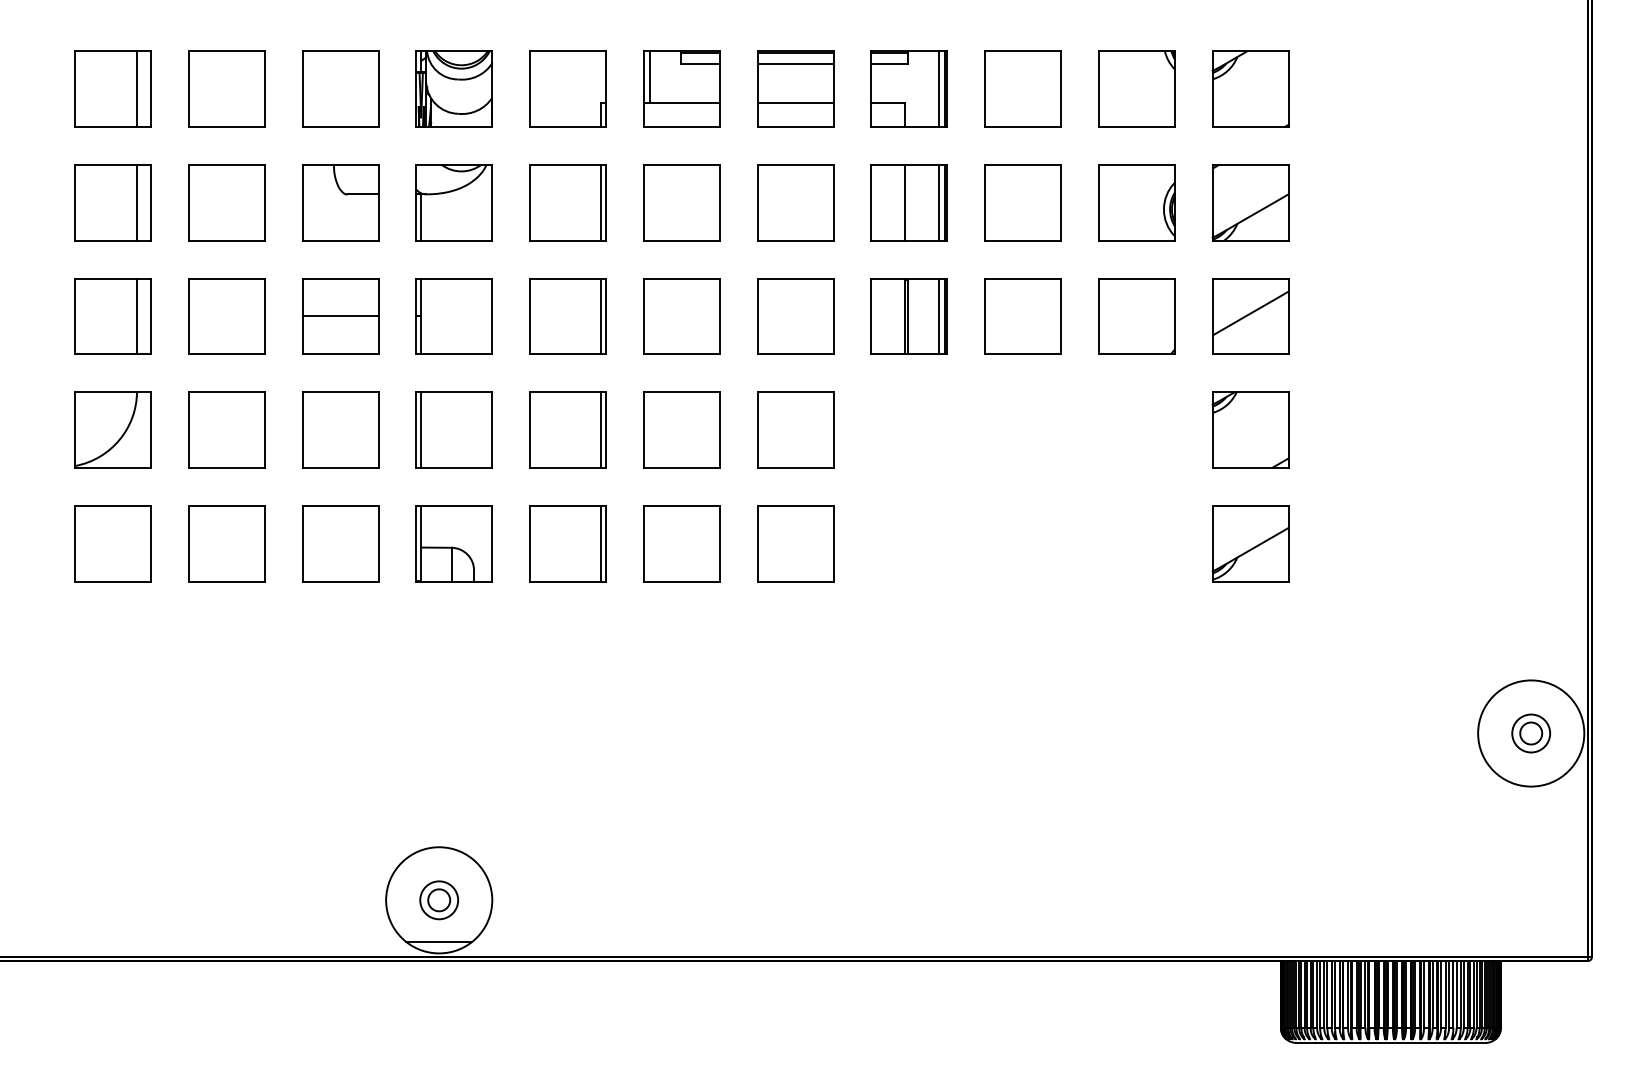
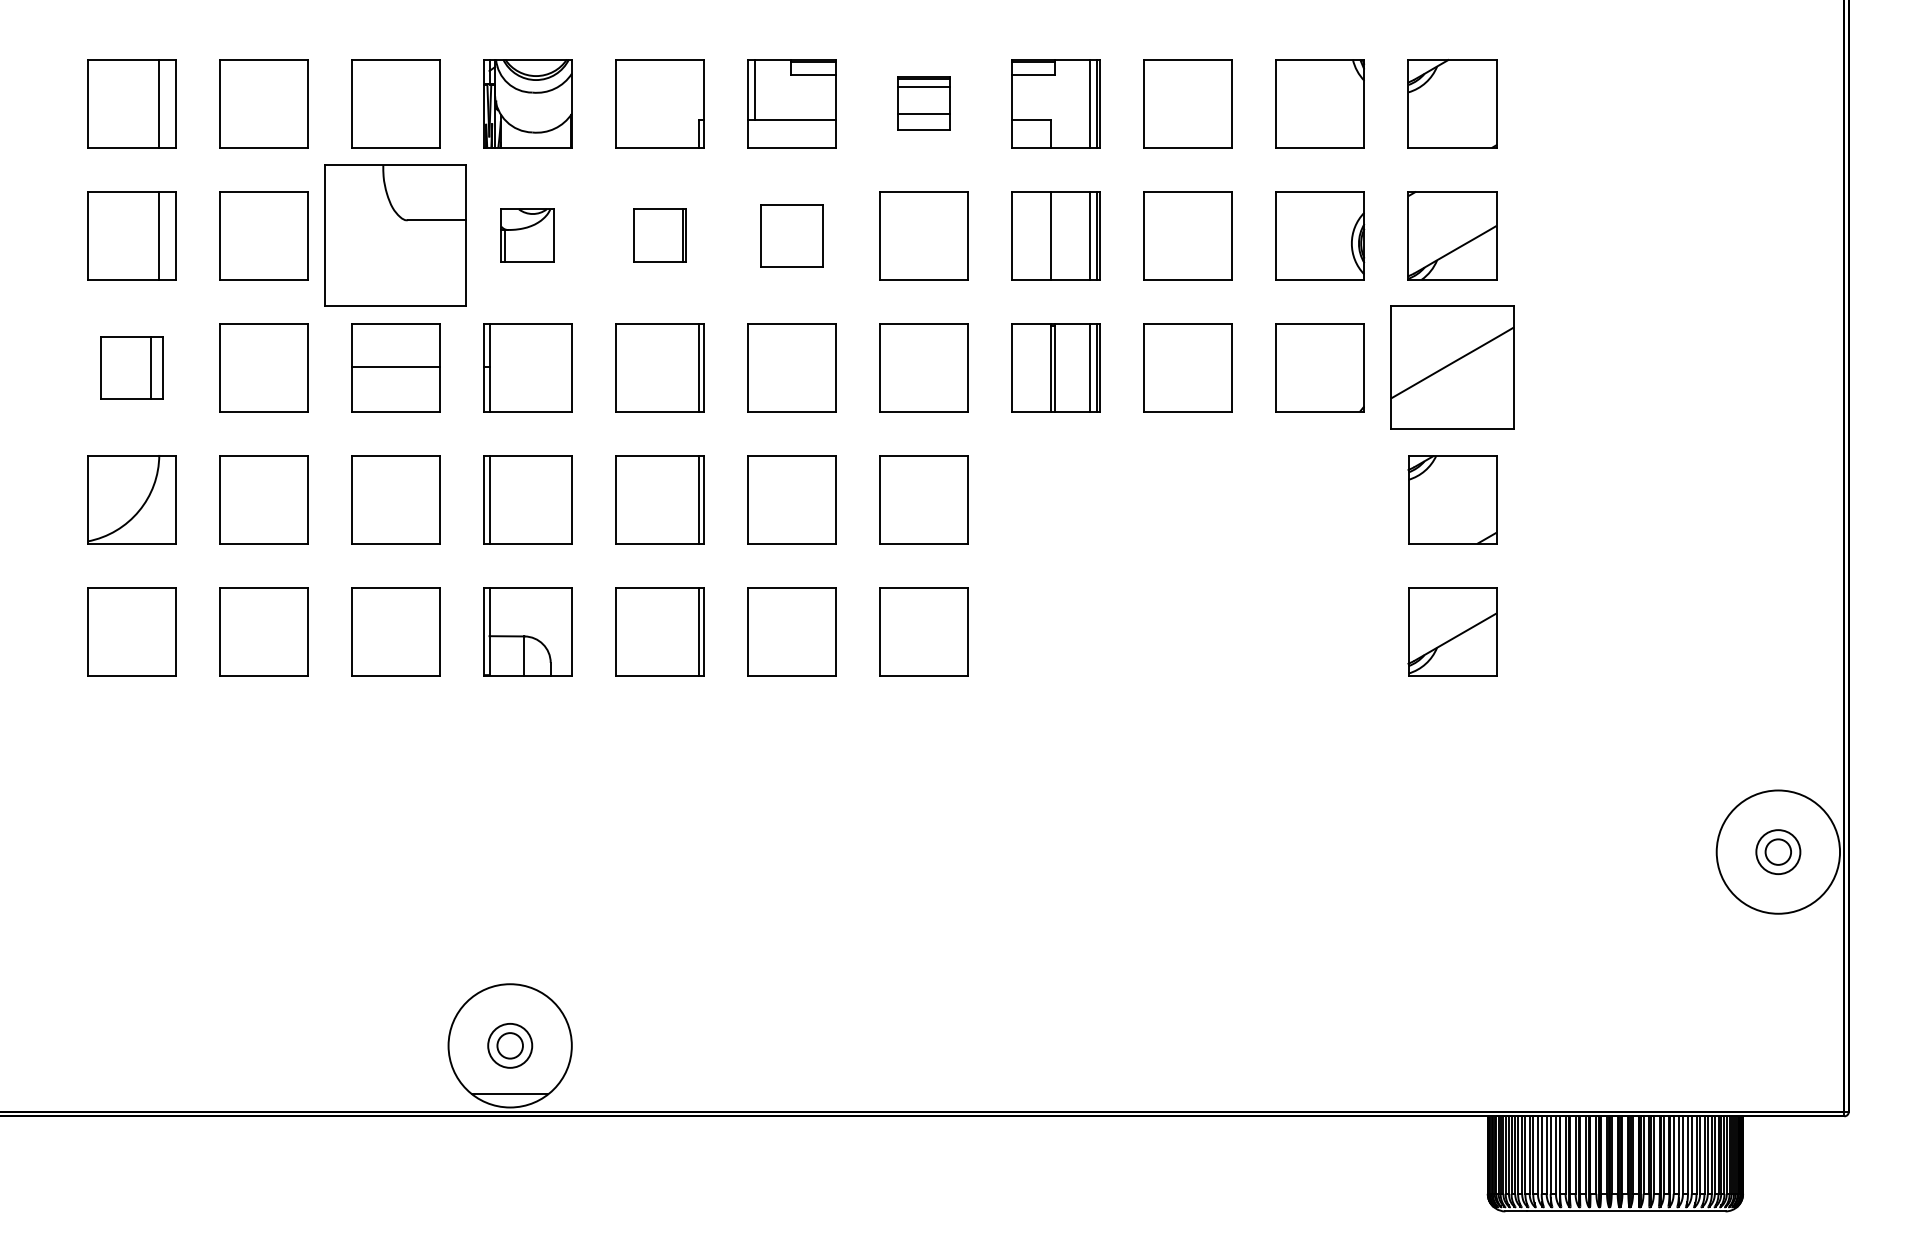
part: (795, 88) -> (923, 103), size x0.6
part: (340, 202) -> (395, 235), size x1.6
part: (454, 202) -> (527, 235), size x0.6
part: (567, 202) -> (659, 235), size x0.6
part: (681, 202) -> (791, 235), size x0.7
part: (113, 316) -> (131, 367), size x0.7
part: (1250, 316) -> (1452, 367), size x1.4

